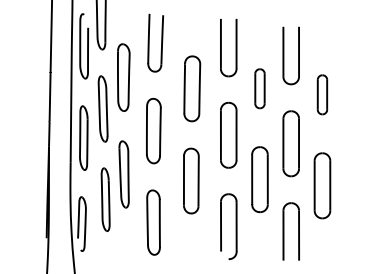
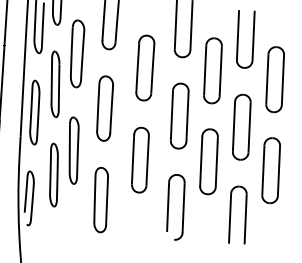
part: (259, 88) -> (212, 70), size x1.67
part: (322, 94) -> (275, 79), size x1.67

